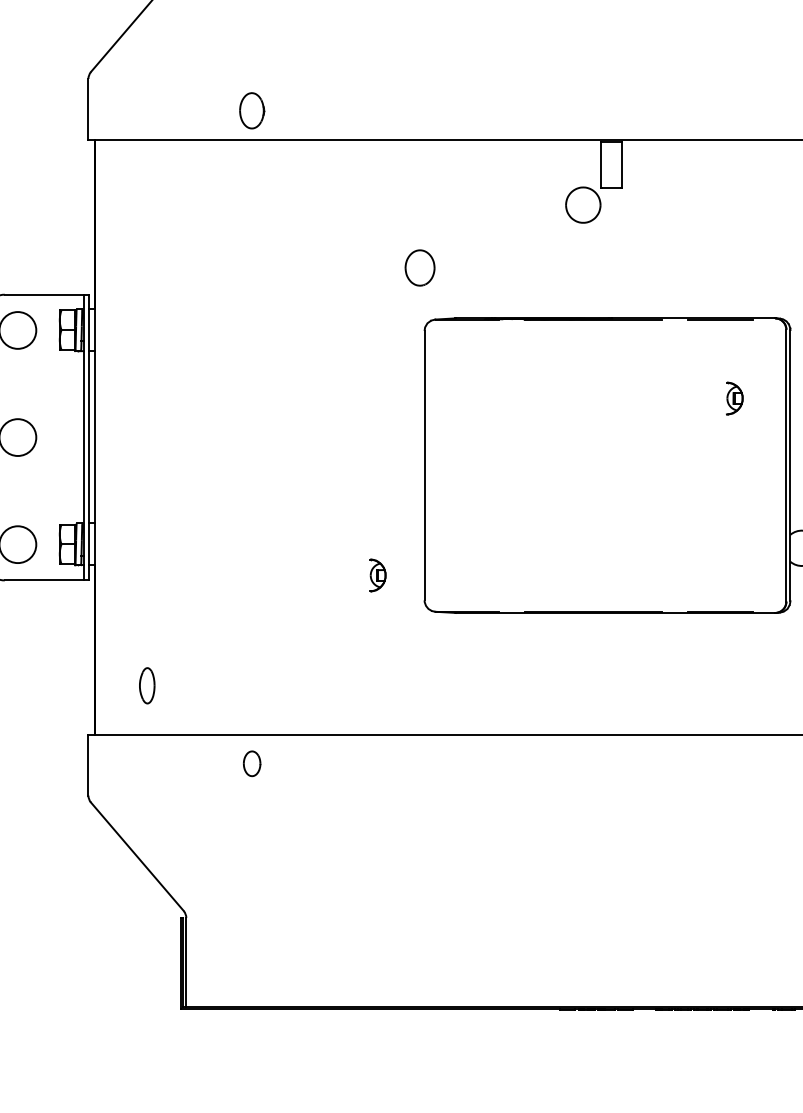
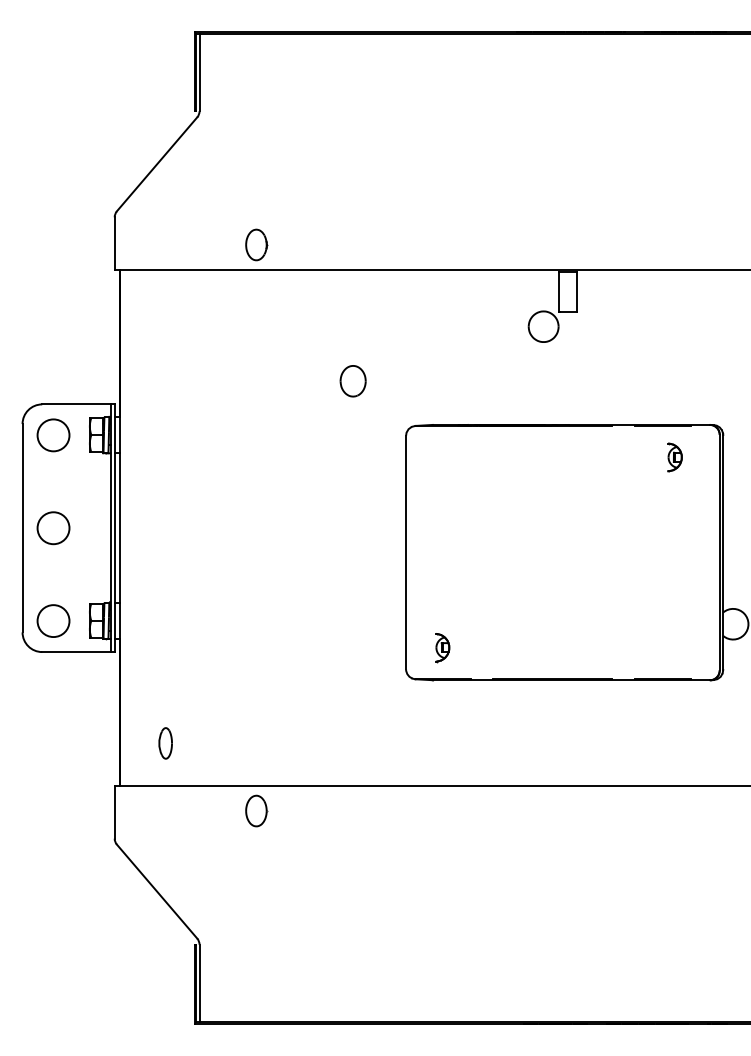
part: (419, 268) -> (352, 381), moved
part: (734, 398) -> (674, 457), moved
part: (377, 576) -> (442, 648), moved
part: (252, 763) -> (256, 810), size x1.43

